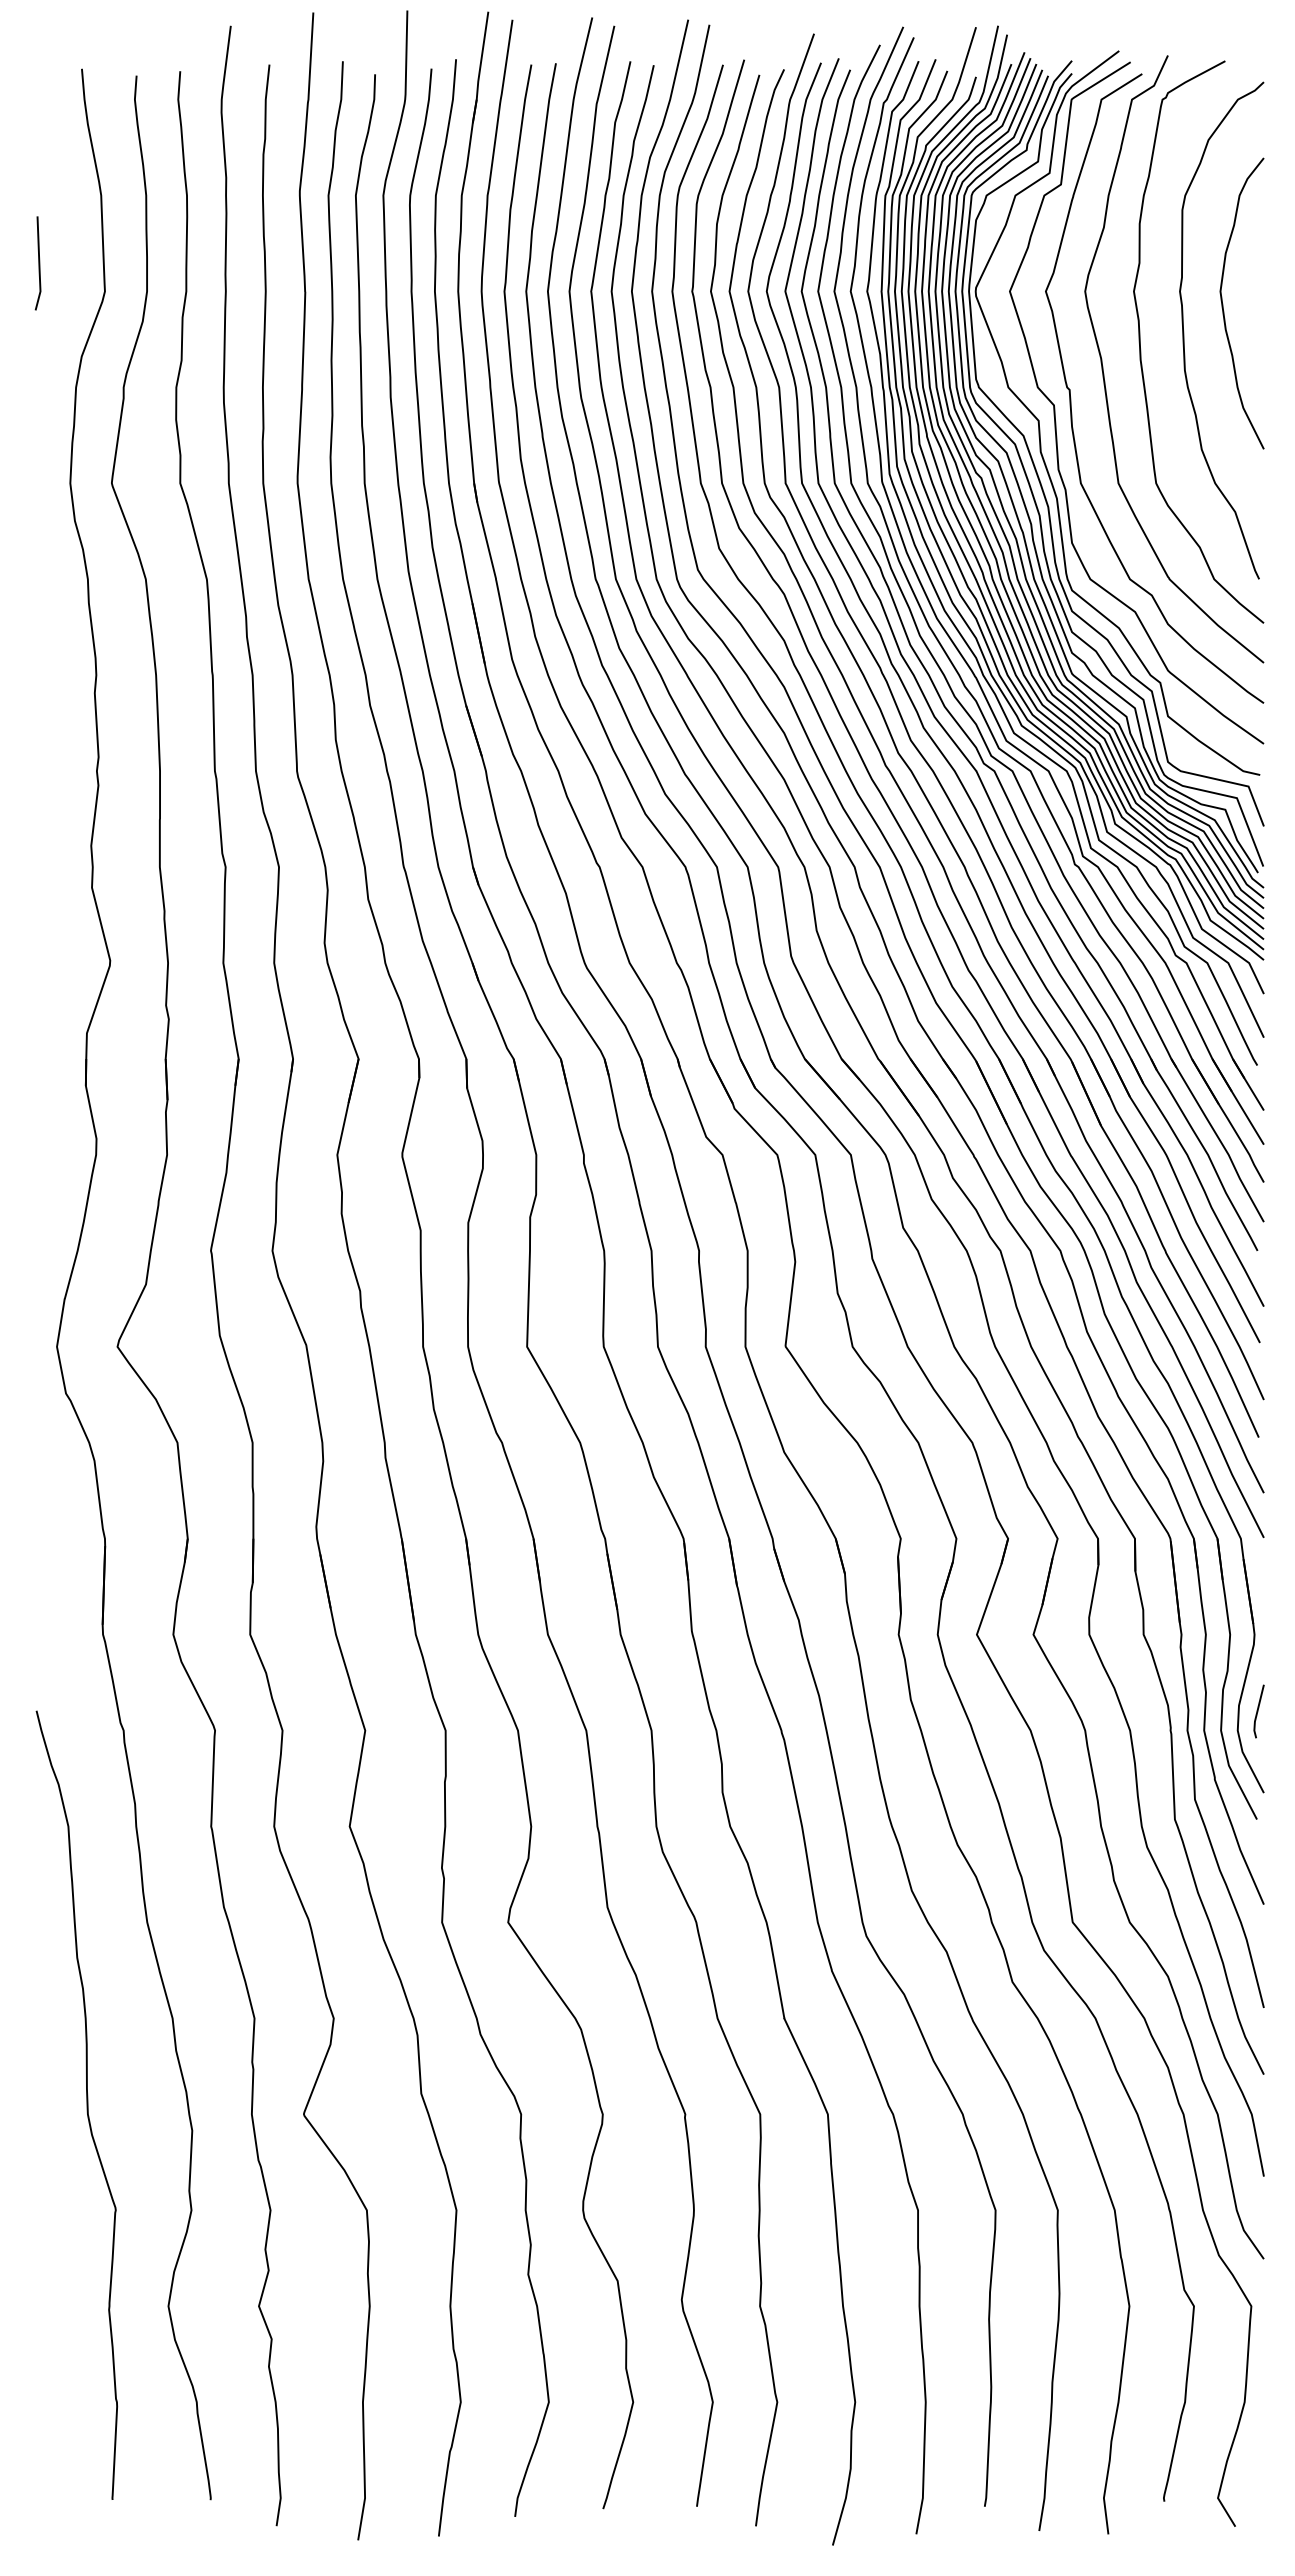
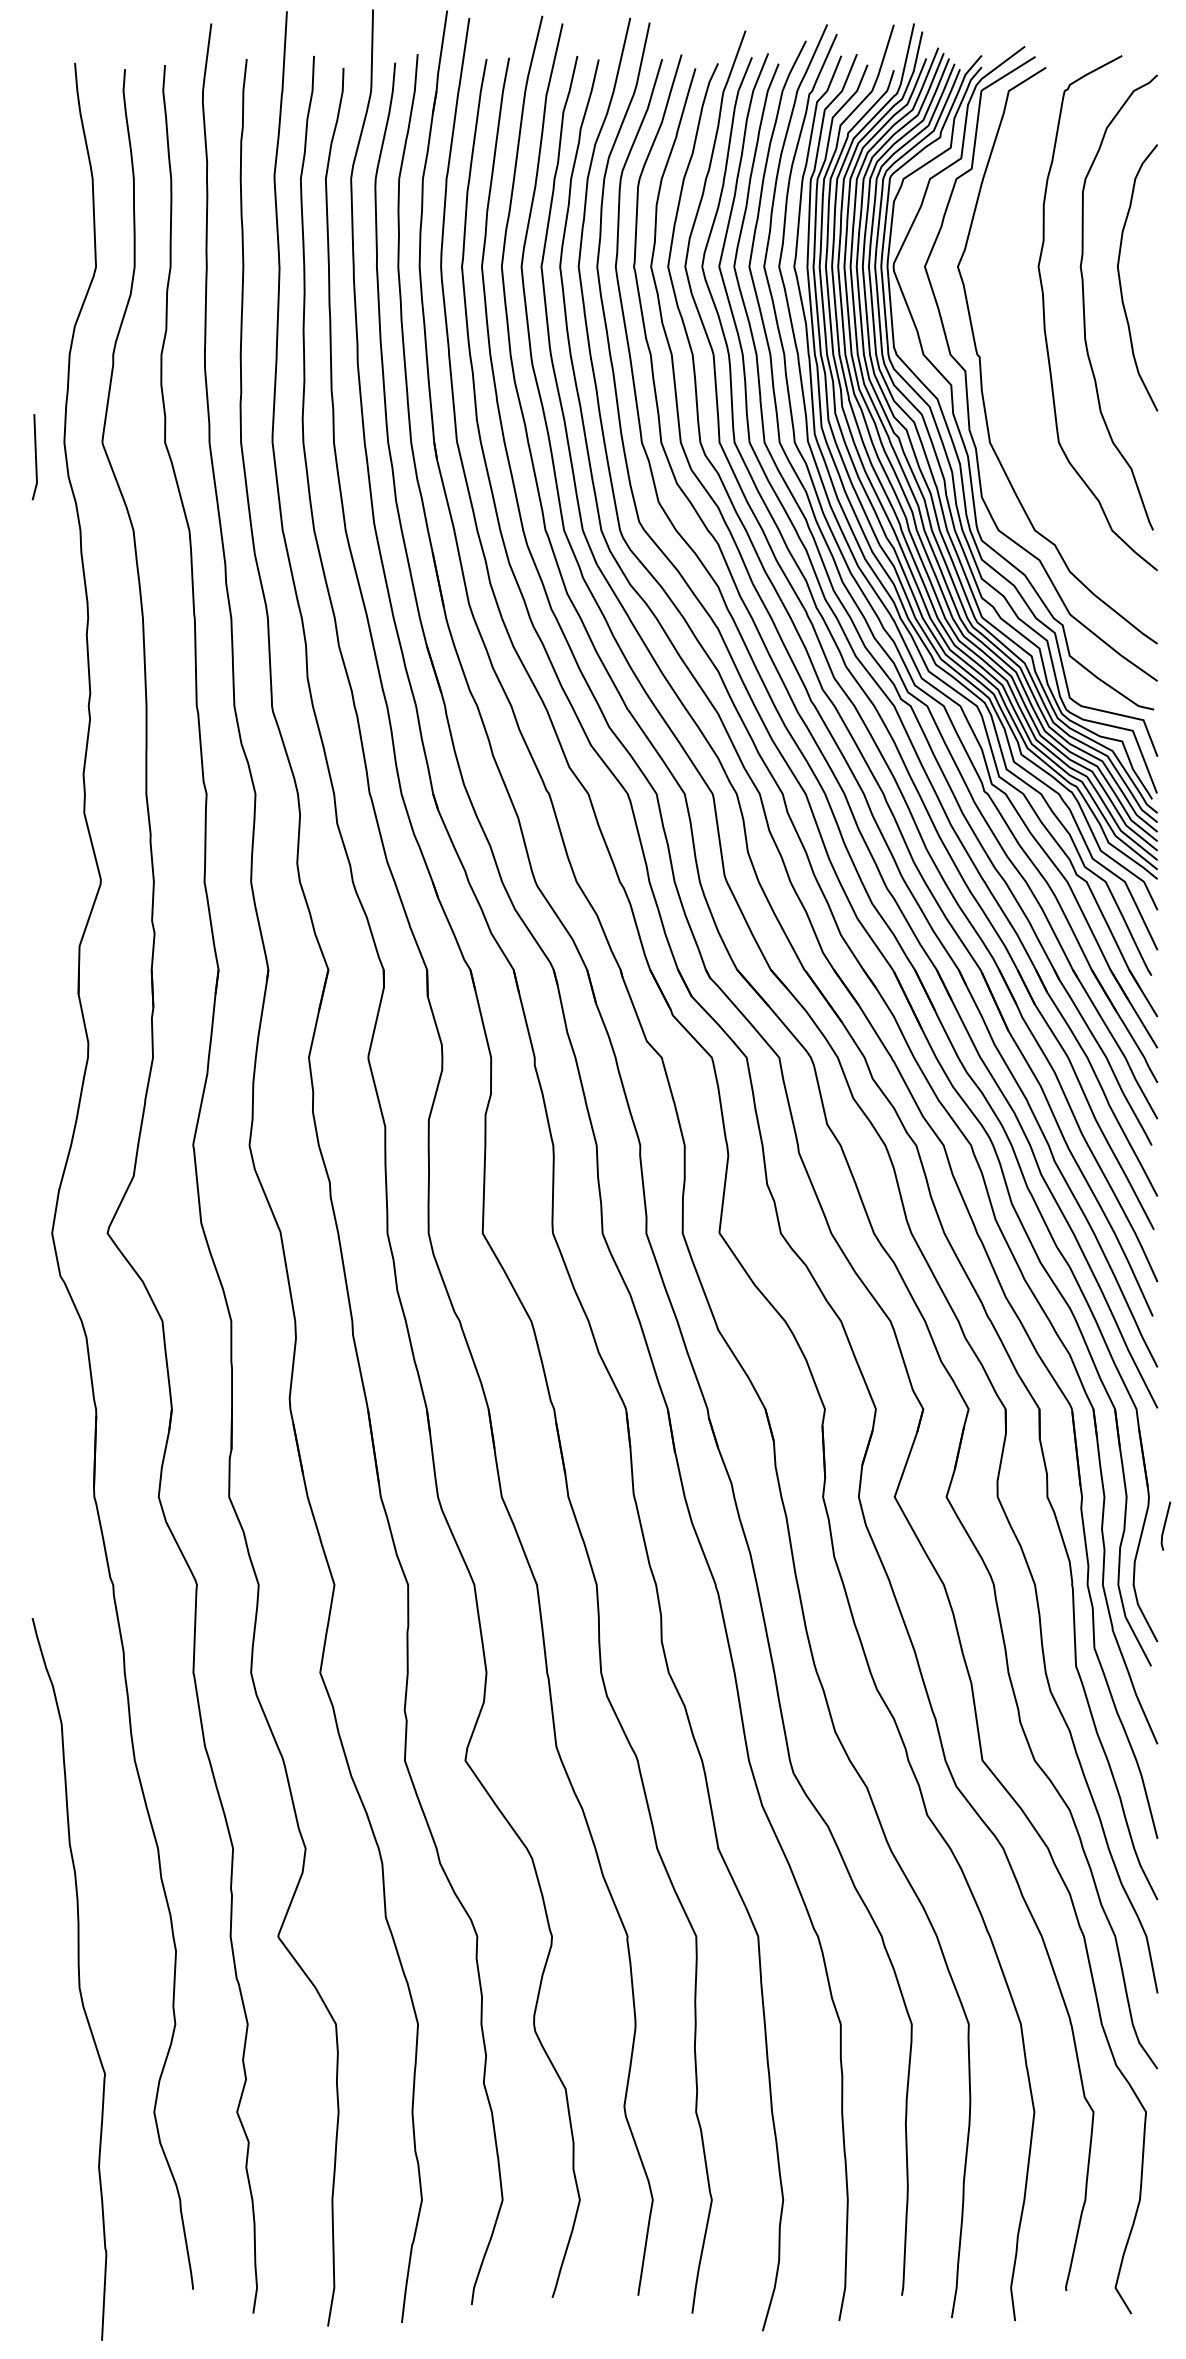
line: (38, 263) -> (35, 457), moved
curve: (1103, 366) -> (1010, 335), removed
line: (1258, 1711) -> (1165, 1526), moved
curve: (86, 2104) -> (78, 1978), moved

